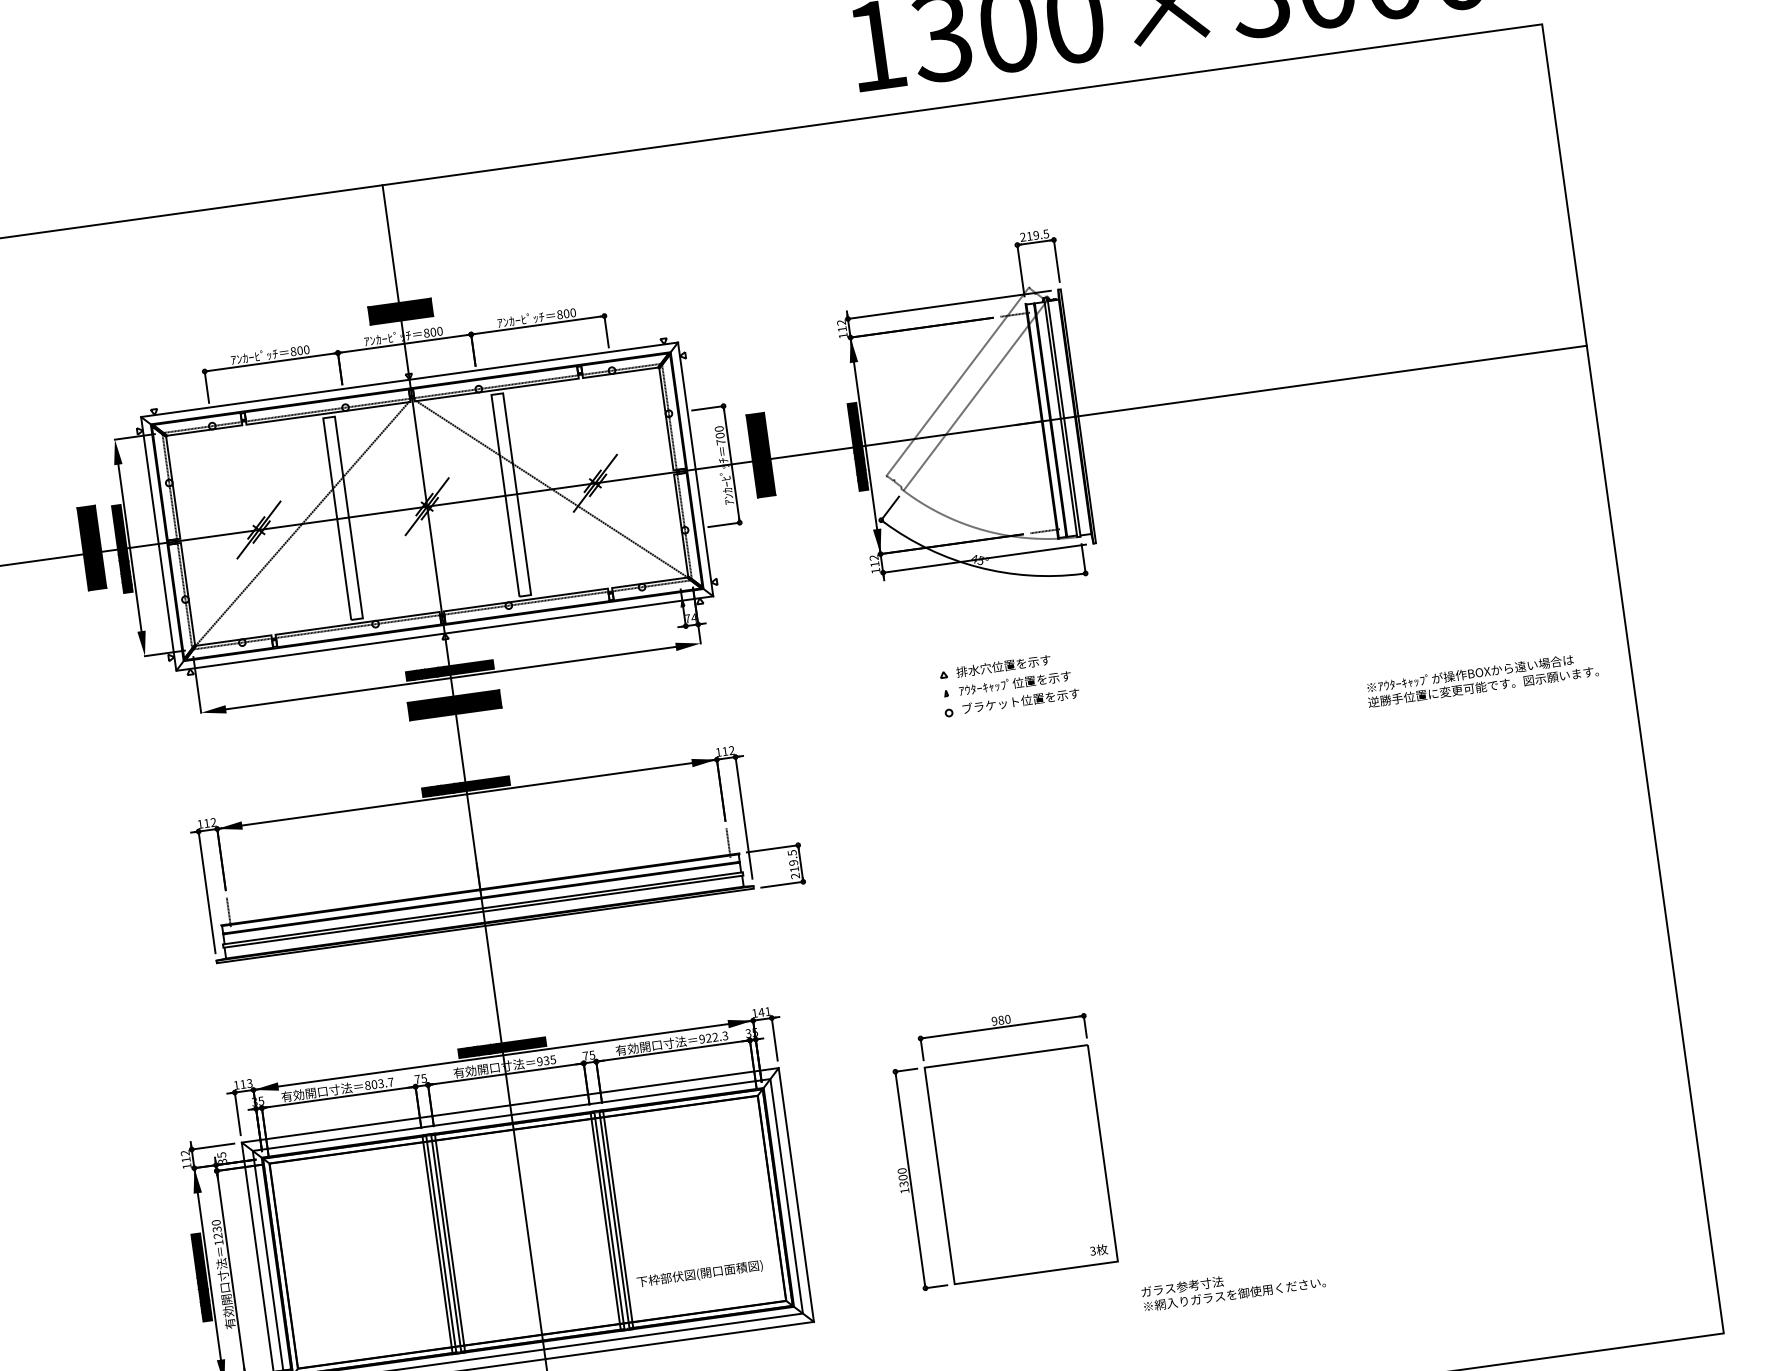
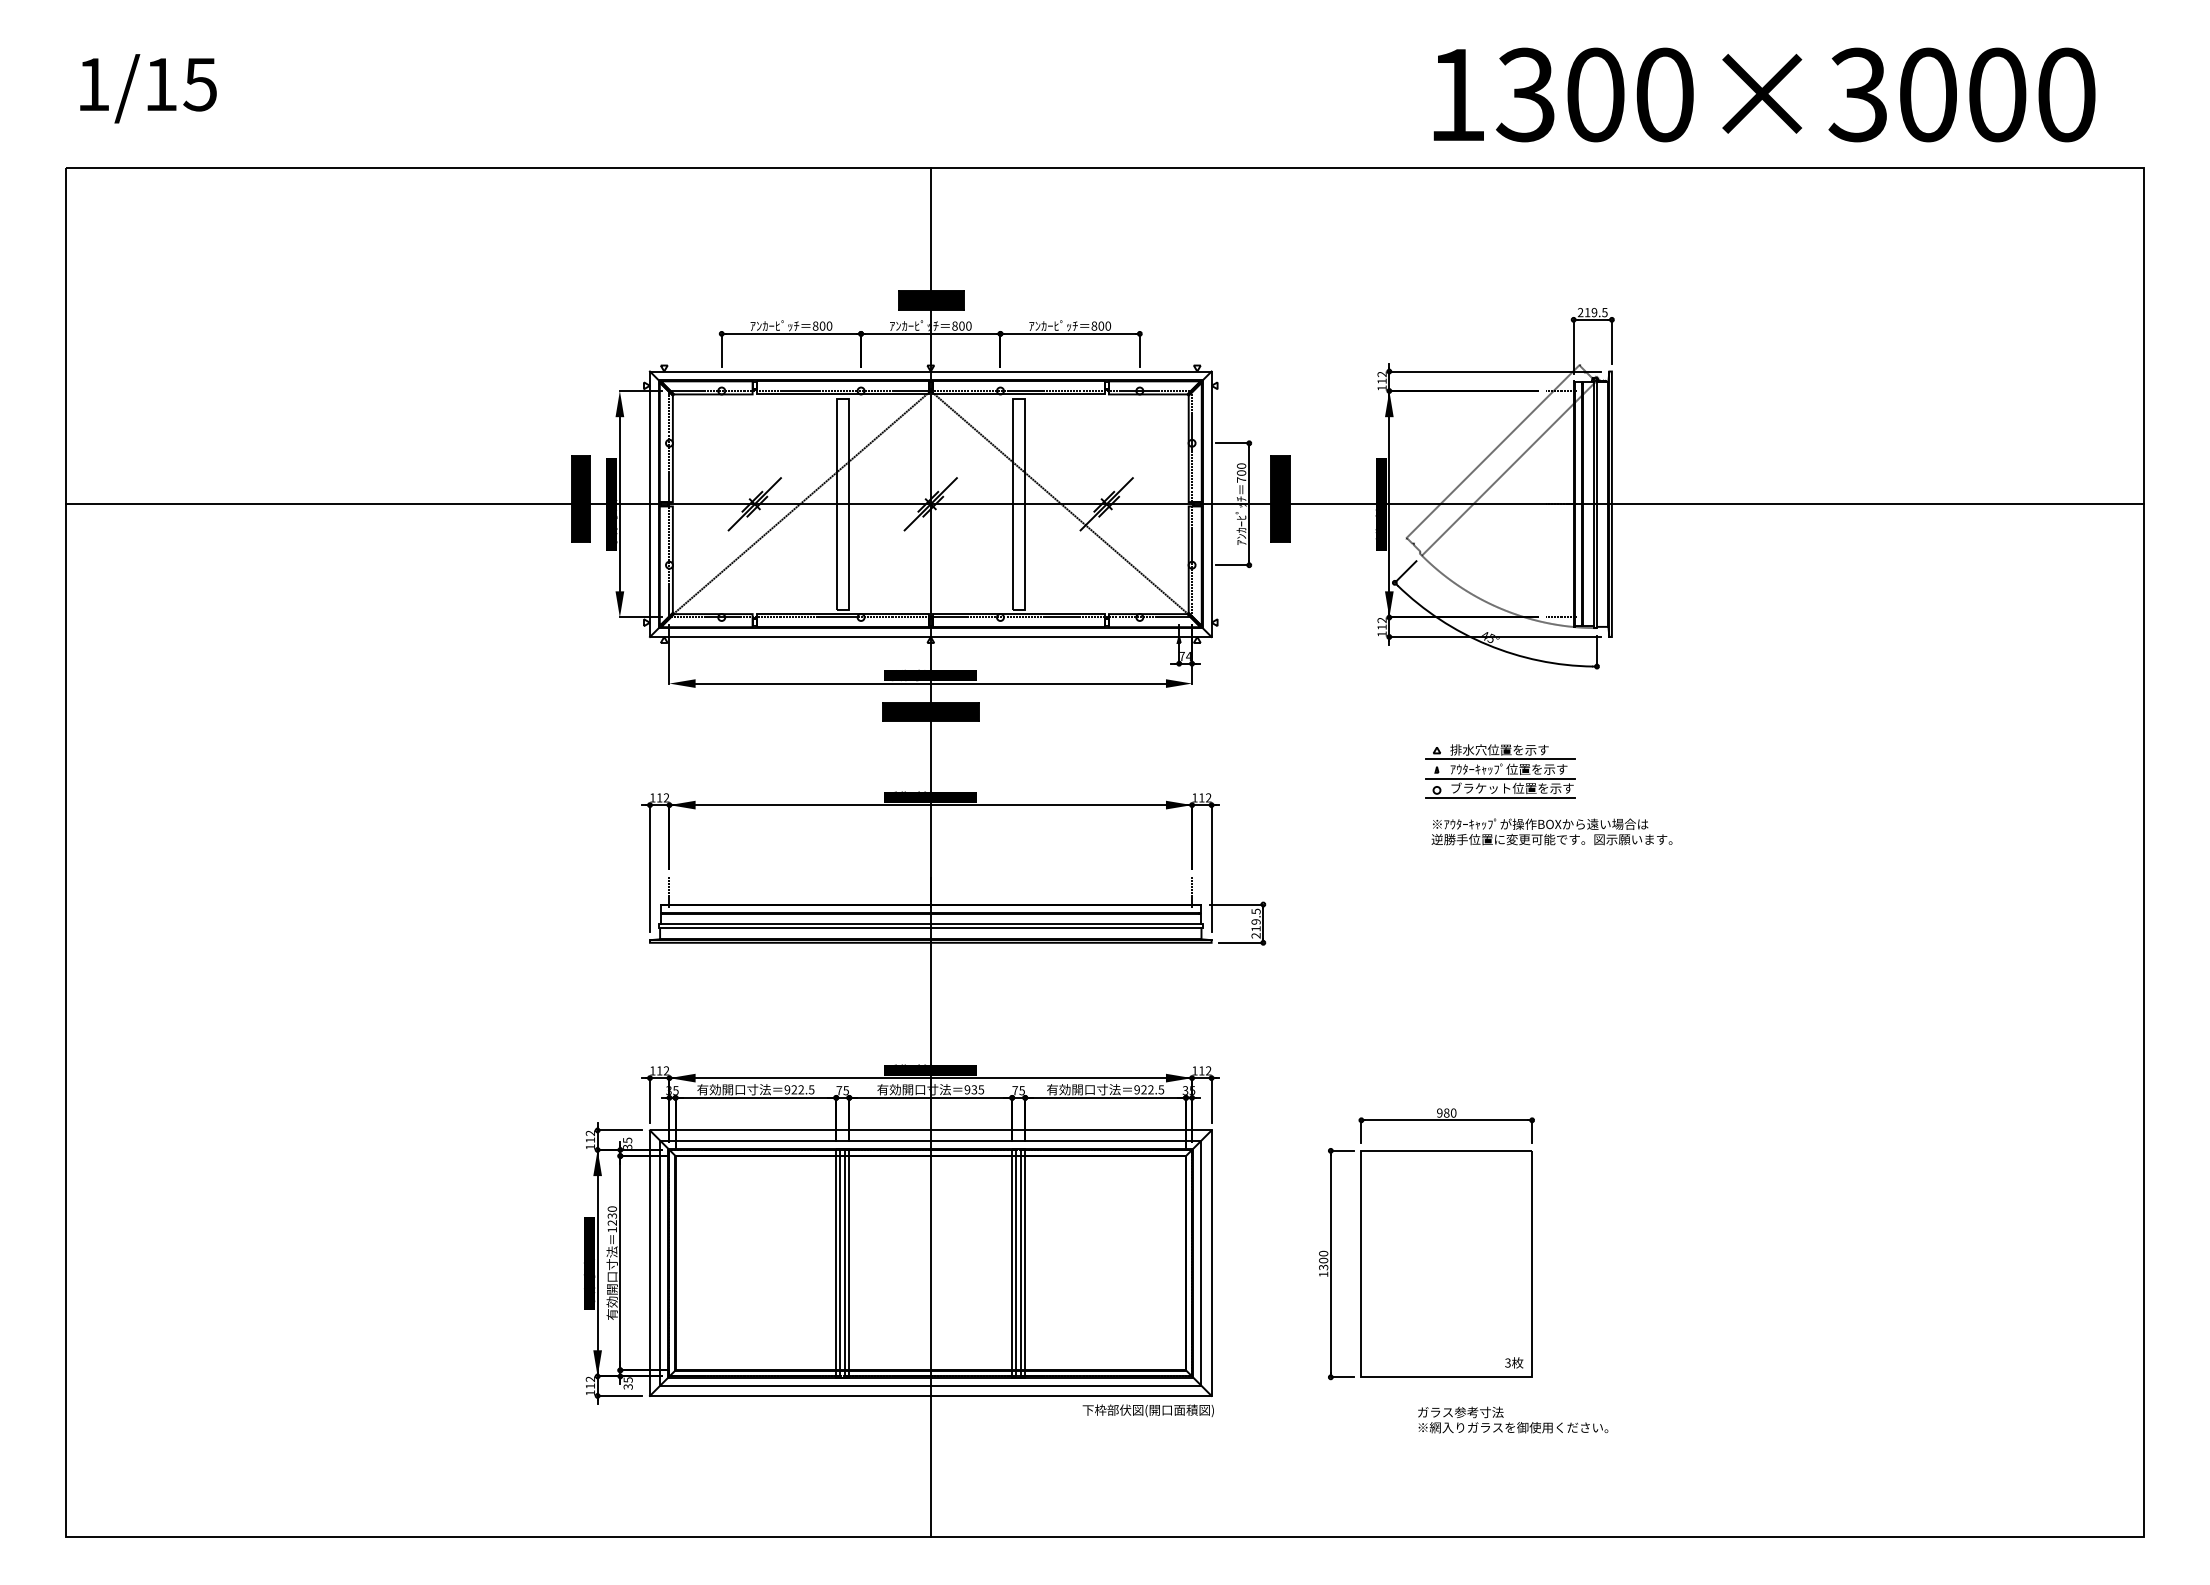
line: (1005, 674) -> (1500, 758), added
text: (1481, 679) -> (1551, 831), moved
line: (1008, 693) -> (1500, 778), added
line: (1010, 712) -> (1500, 798), added
text: (763, 1011) -> (1204, 1070), 141 -> 112
text: (725, 1035) -> (1161, 1089), 922.3 -> 922.5
text: (379, 1083) -> (799, 1089), 803.7 -> 922.5
text: (249, 1084) -> (666, 1071), 113 -> 112
text: (699, 1274) -> (1147, 1410), moved
text: (1233, 1286) -> (1513, 1419), moved

